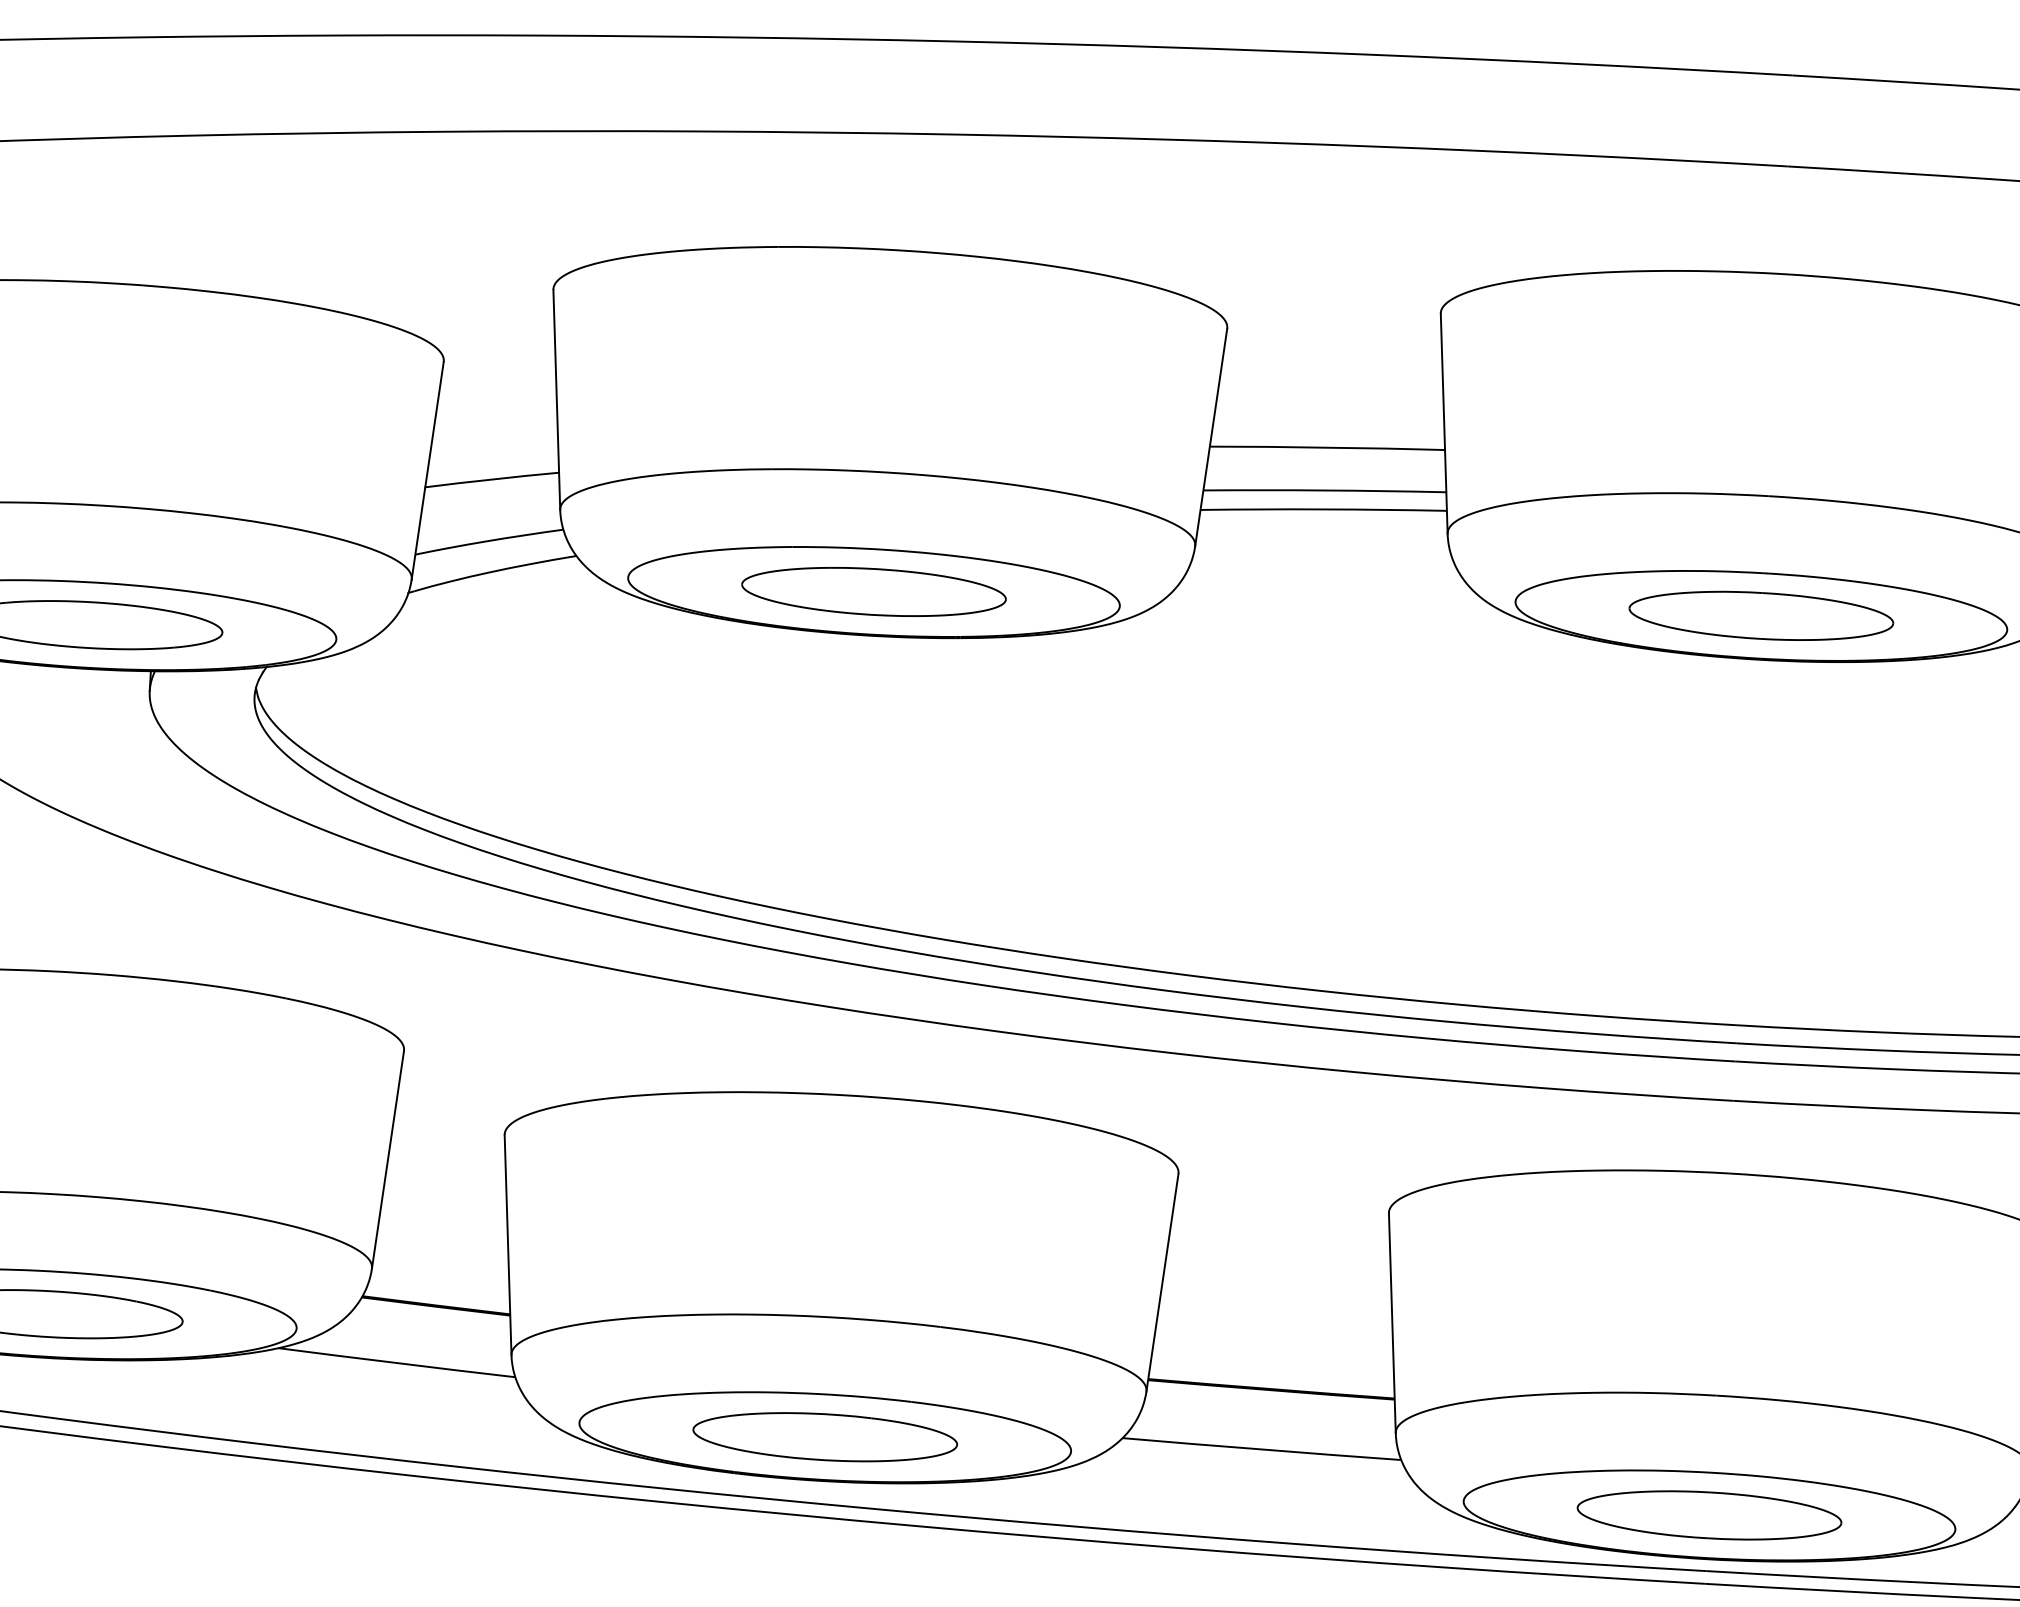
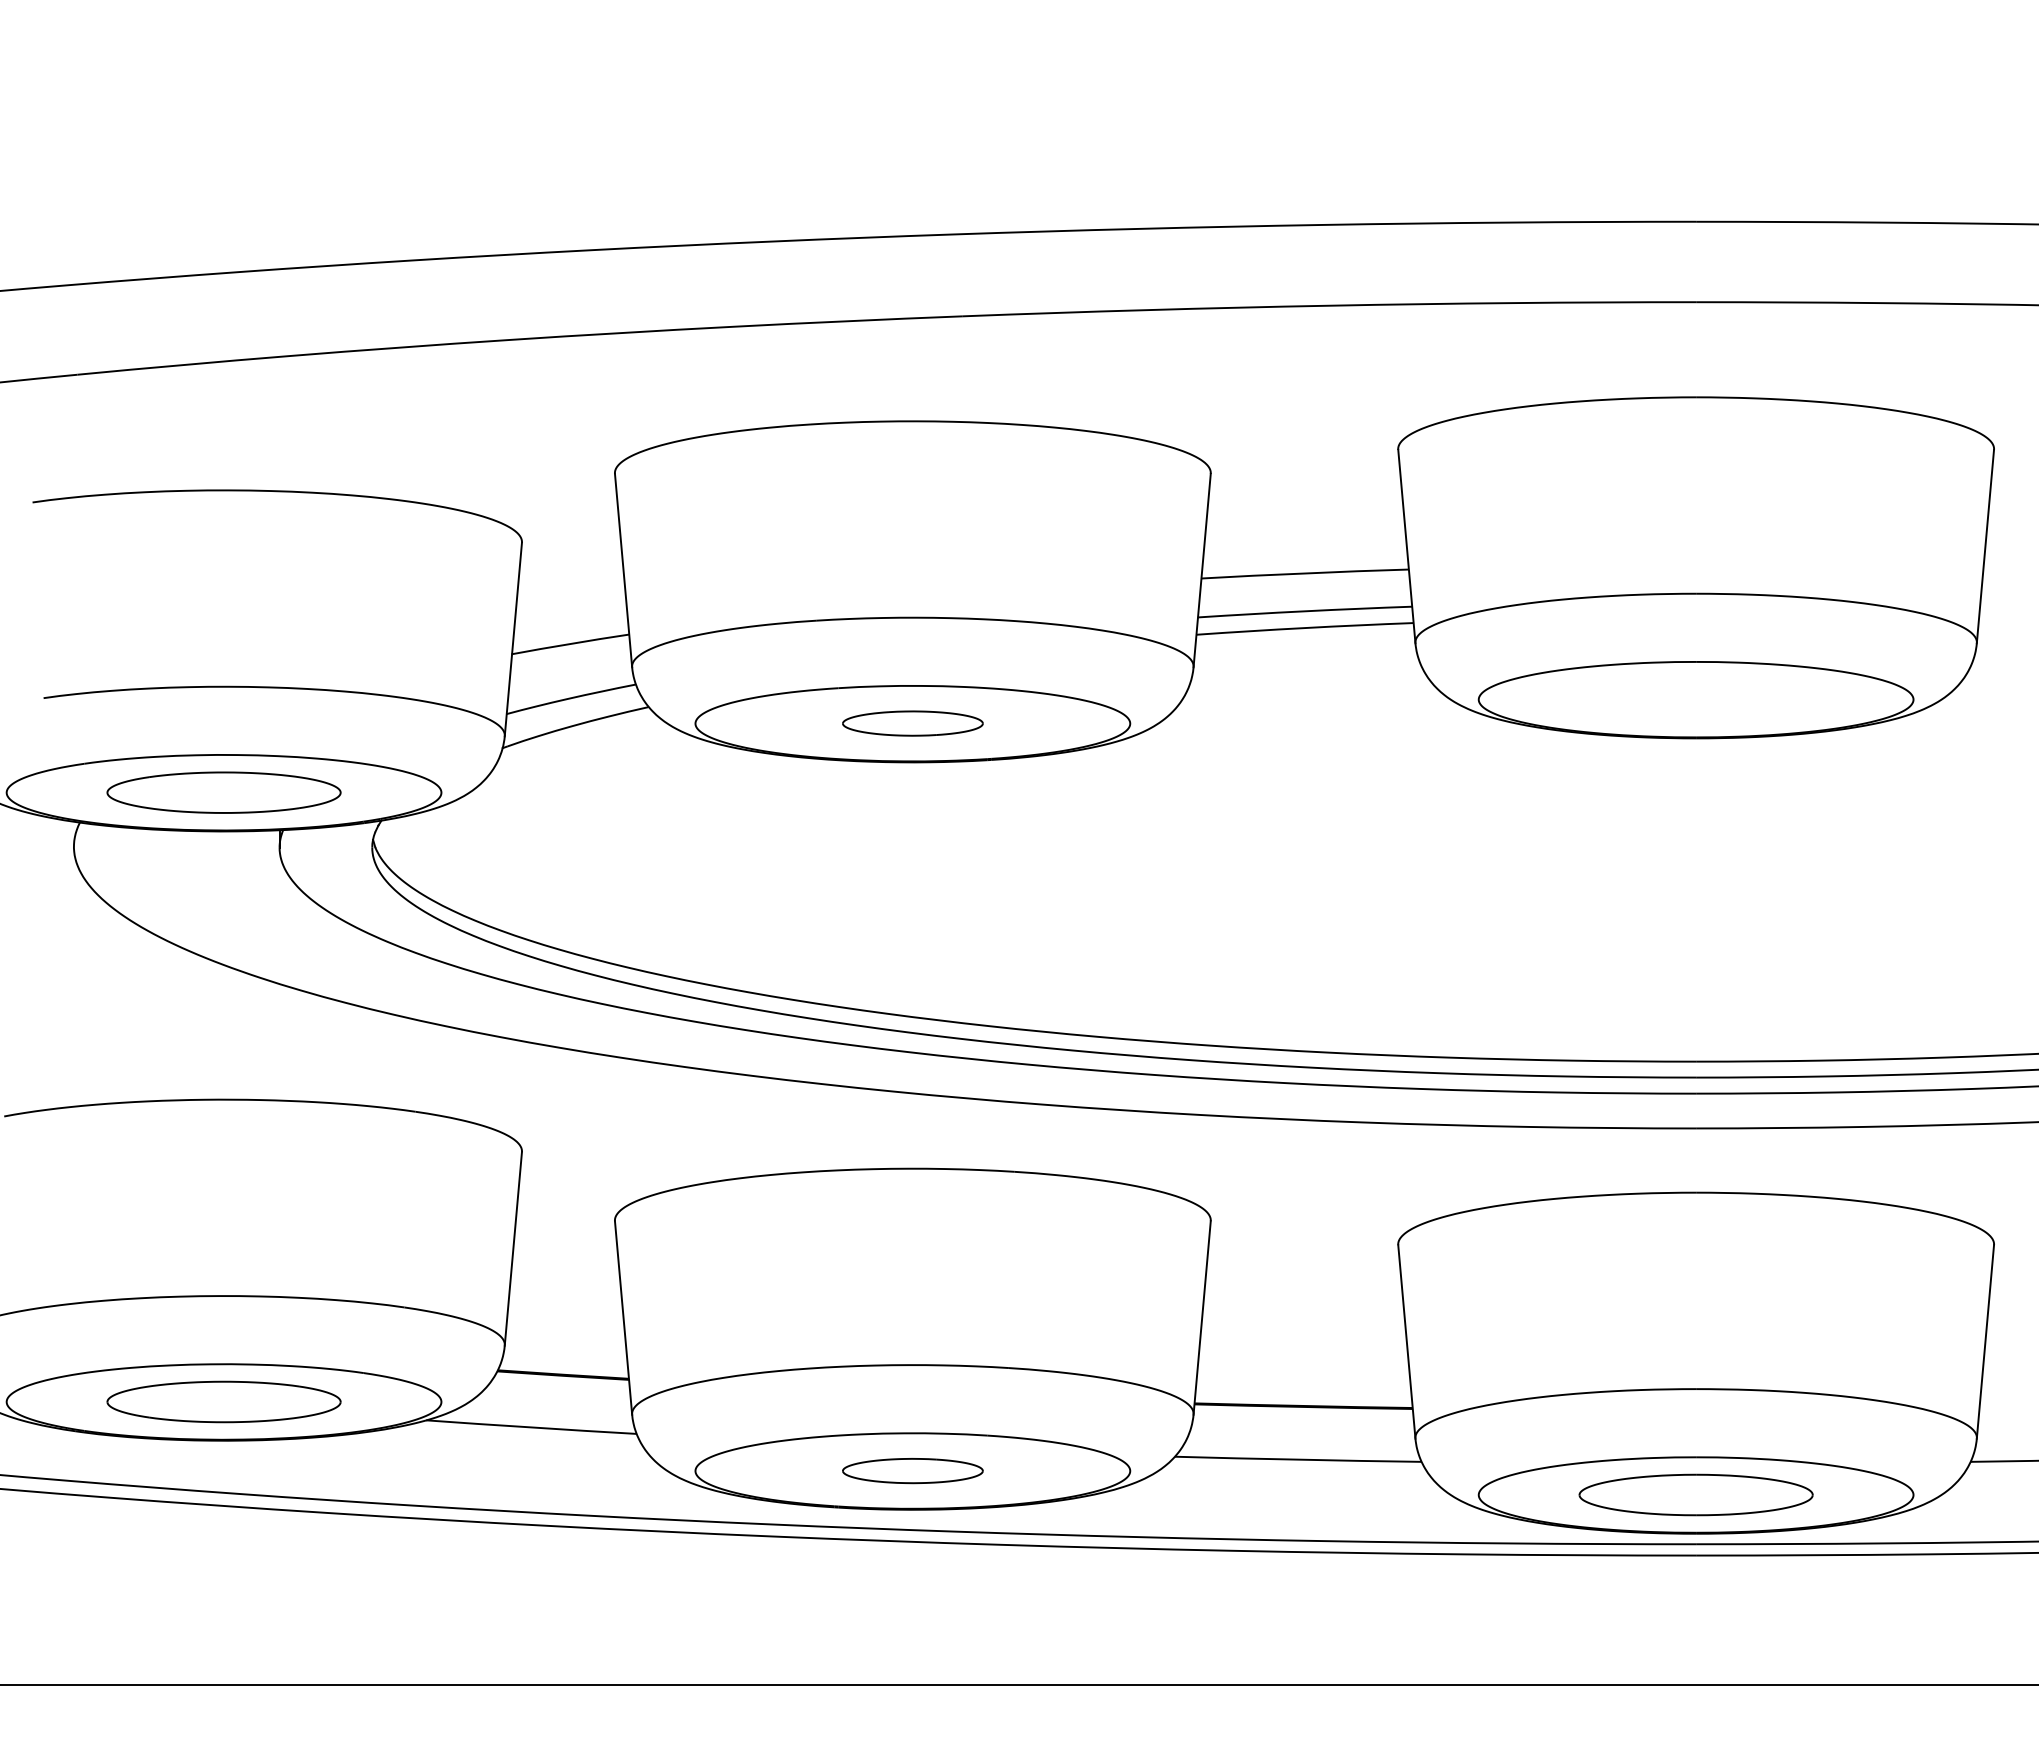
part: (873, 591) -> (912, 723), size x0.6
part: (1760, 615) -> (1695, 699), removed
part: (824, 1436) -> (912, 1470), size x0.6

